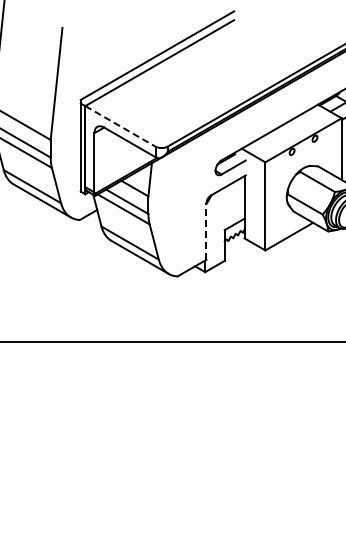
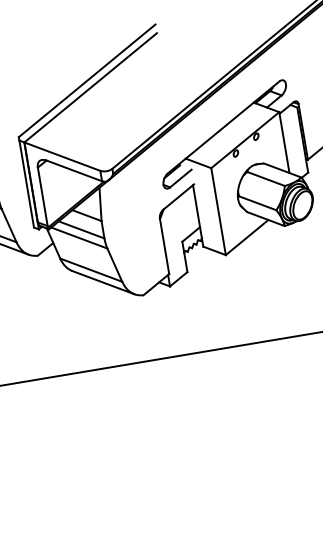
line: (120, 126) -> (62, 156), dashed -> solid
line: (206, 231) -> (164, 246), dashed -> solid

